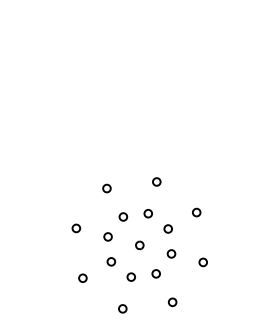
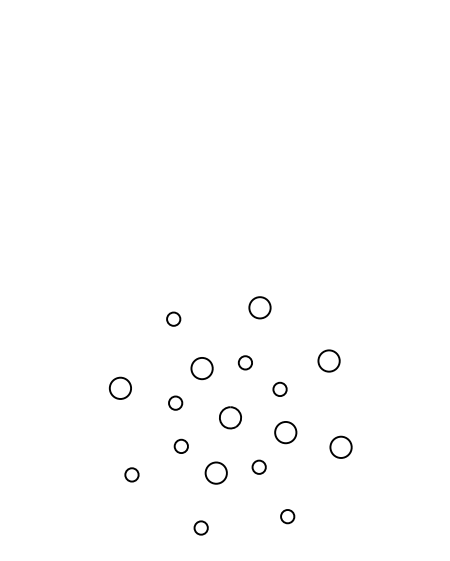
circle: (156, 181) -> (259, 306), size x1.6
circle: (196, 212) -> (329, 360), size x1.6
circle: (123, 216) -> (202, 367), size x1.6
circle: (76, 228) -> (120, 388), size x1.6
part: (139, 245) -> (230, 418), size x1.6
circle: (171, 253) -> (285, 431), size x1.6
circle: (202, 262) -> (339, 447), size x1.6
circle: (130, 276) -> (214, 471), size x1.6

